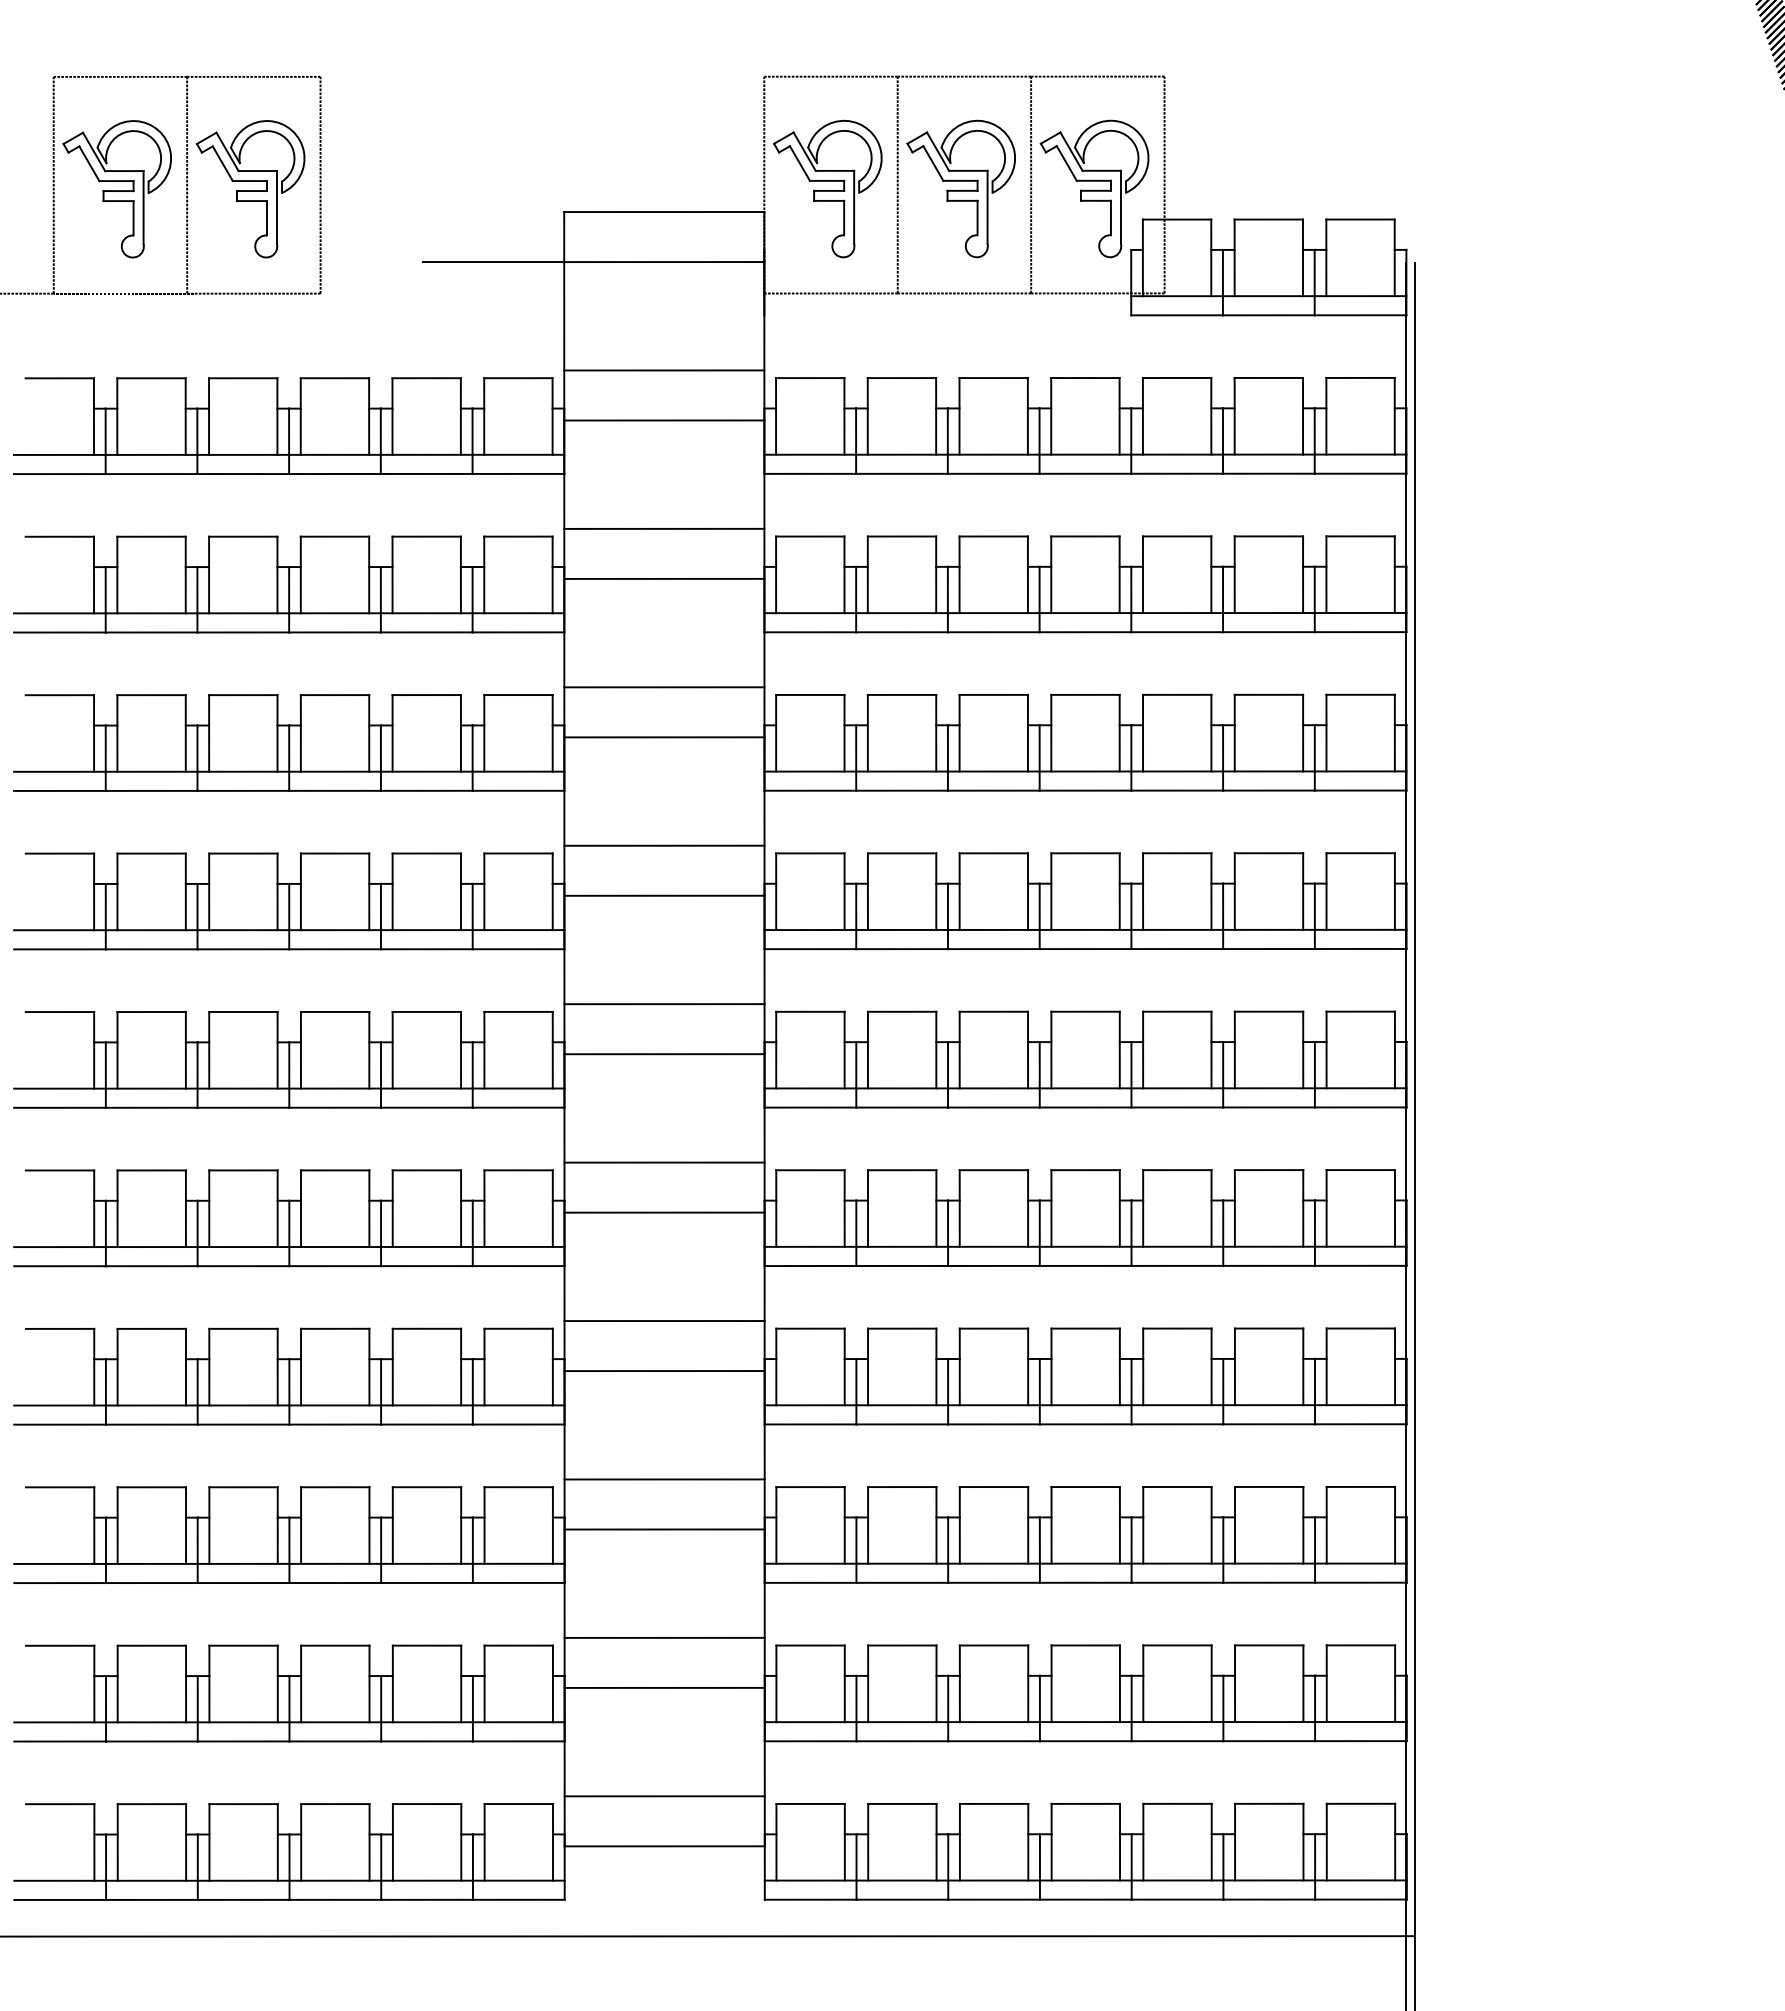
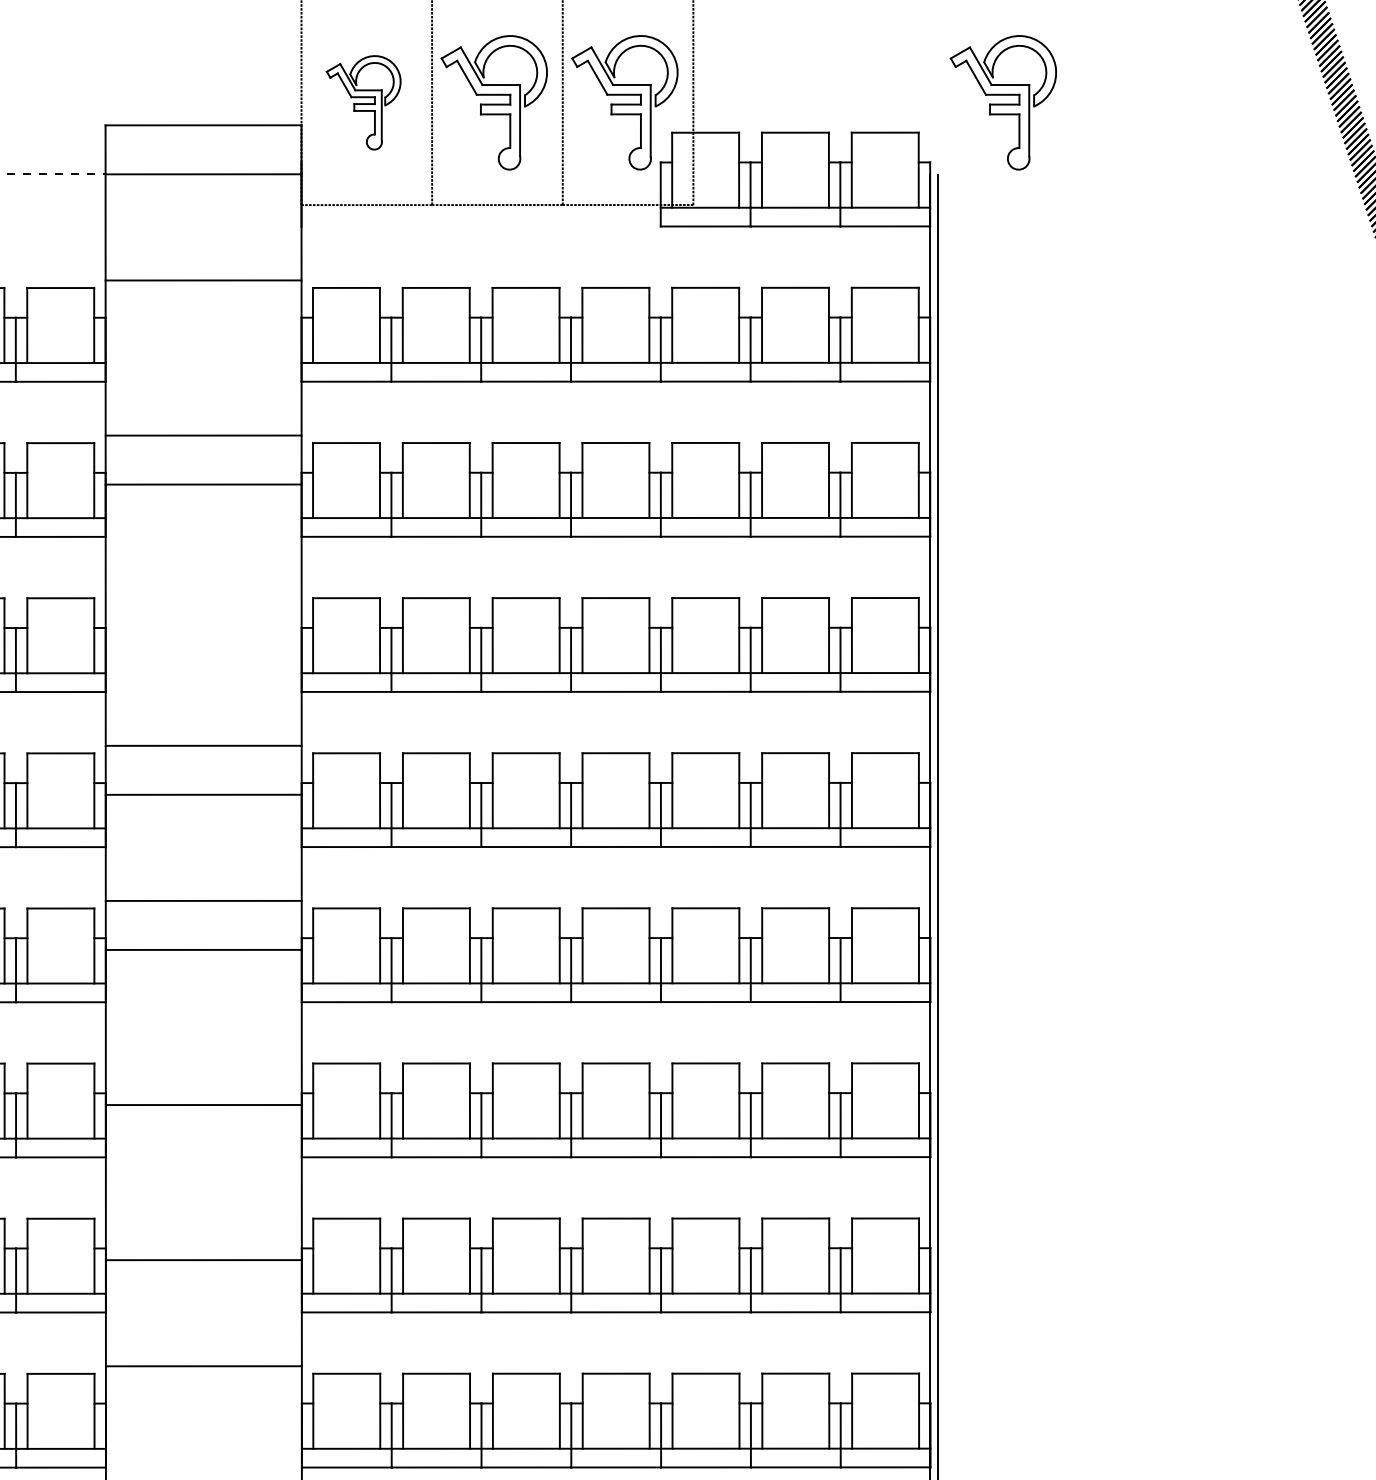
part: (827, 188) -> (363, 102), size x0.7
part: (1480, 188) -> (1002, 102), added
line: (664, 420) -> (203, 329), removed
line: (664, 687) -> (203, 590), removed
line: (664, 737) -> (203, 639), removed
line: (664, 1162) -> (203, 1055), removed
line: (664, 1321) -> (203, 1211), removed
line: (664, 1529) -> (203, 1415), removed

